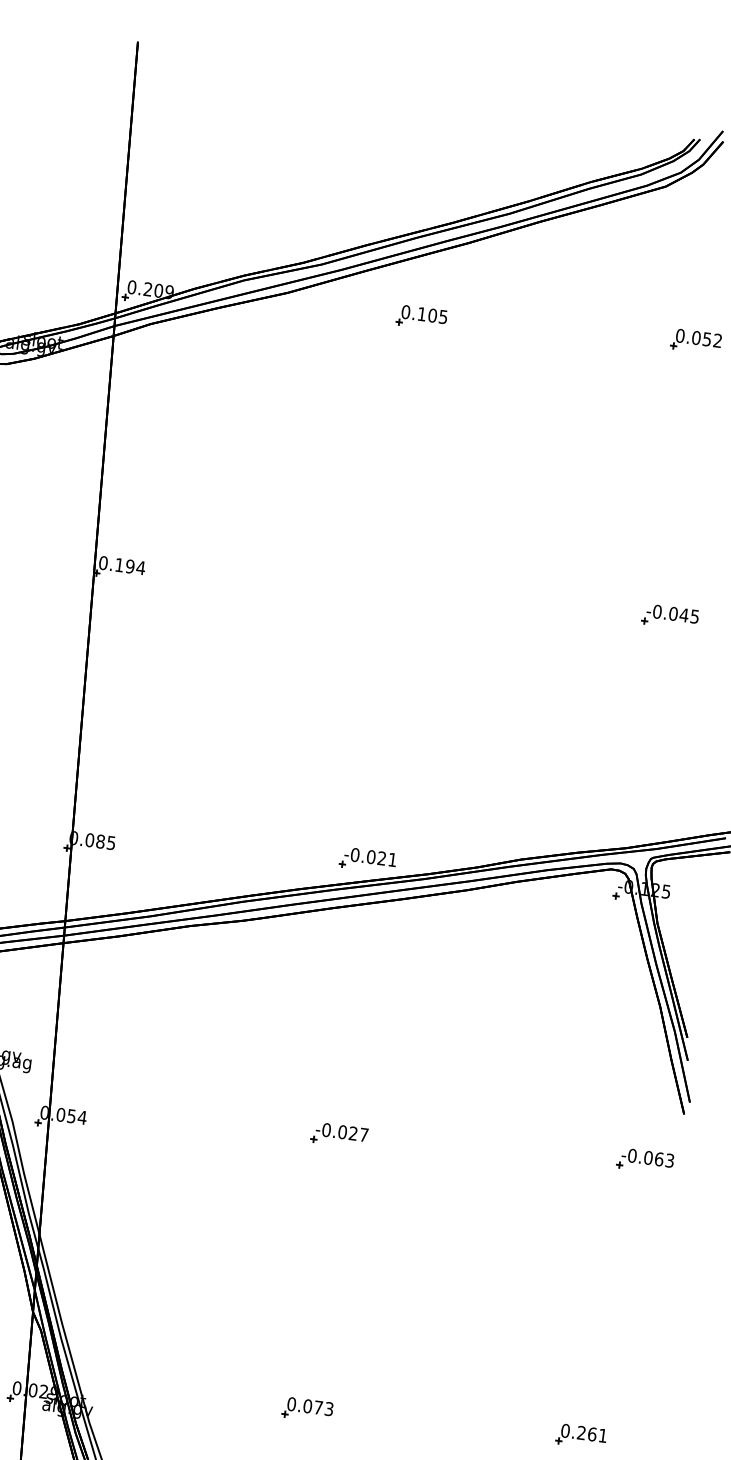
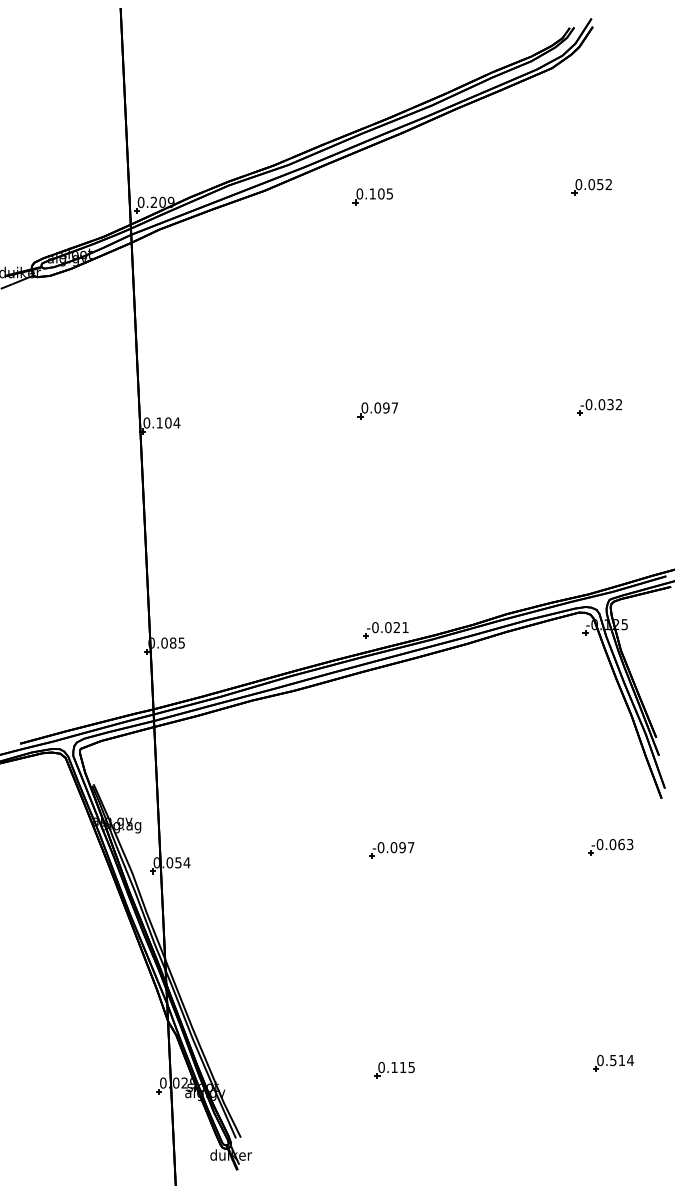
text: (130, 565) -> (168, 422), 0.194 -> 0.104
part: (392, 584) -> (377, 410), added
text: (689, 615) -> (614, 404), -0.045 -> -0.032
text: (353, 1133) -> (402, 847), -0.027 -> -0.097
part: (644, 1161) -> (610, 847), moved
text: (317, 1407) -> (402, 1067), 0.073 -> 0.115
text: (593, 1434) -> (622, 1060), 0.261 -> 0.514

